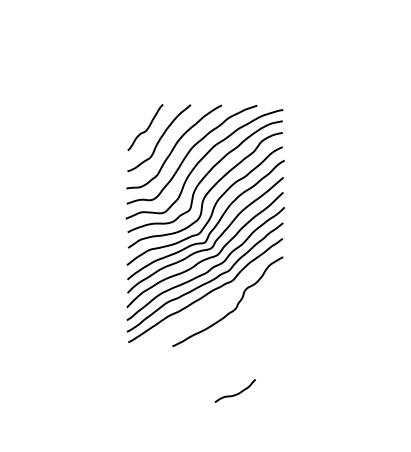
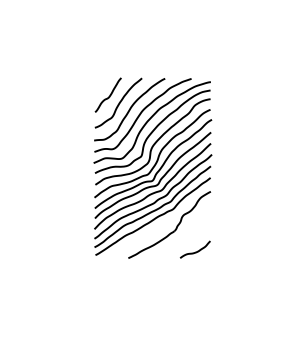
curve: (236, 393) -> (196, 251), moved

